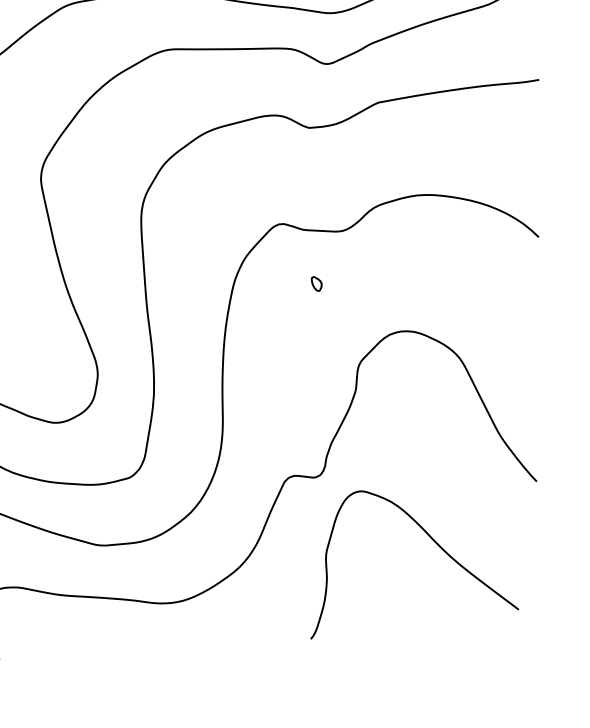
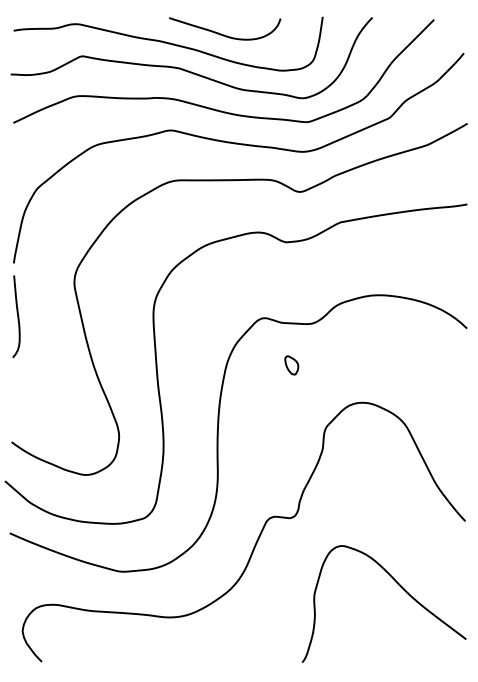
part: (316, 284) -> (291, 365), size x1.67
curve: (434, 542) -> (399, 586), moved

